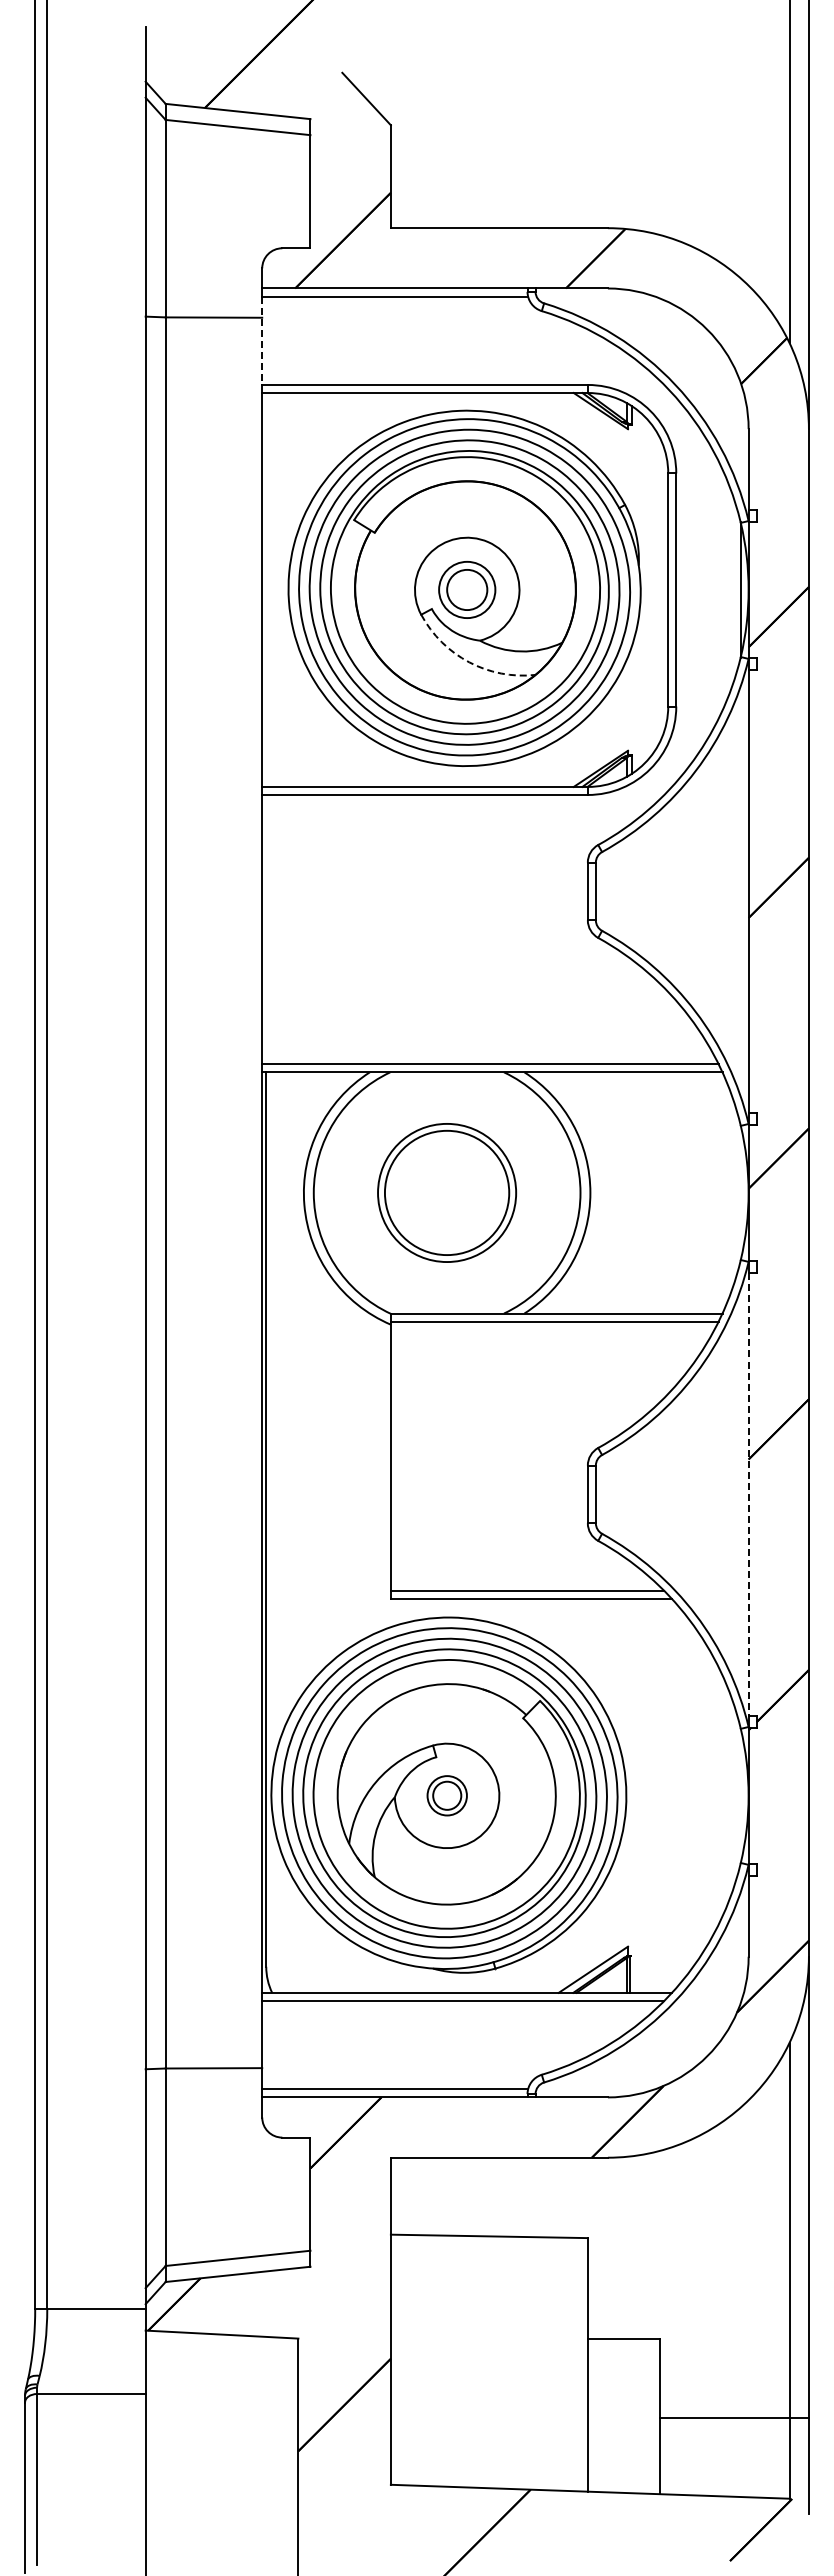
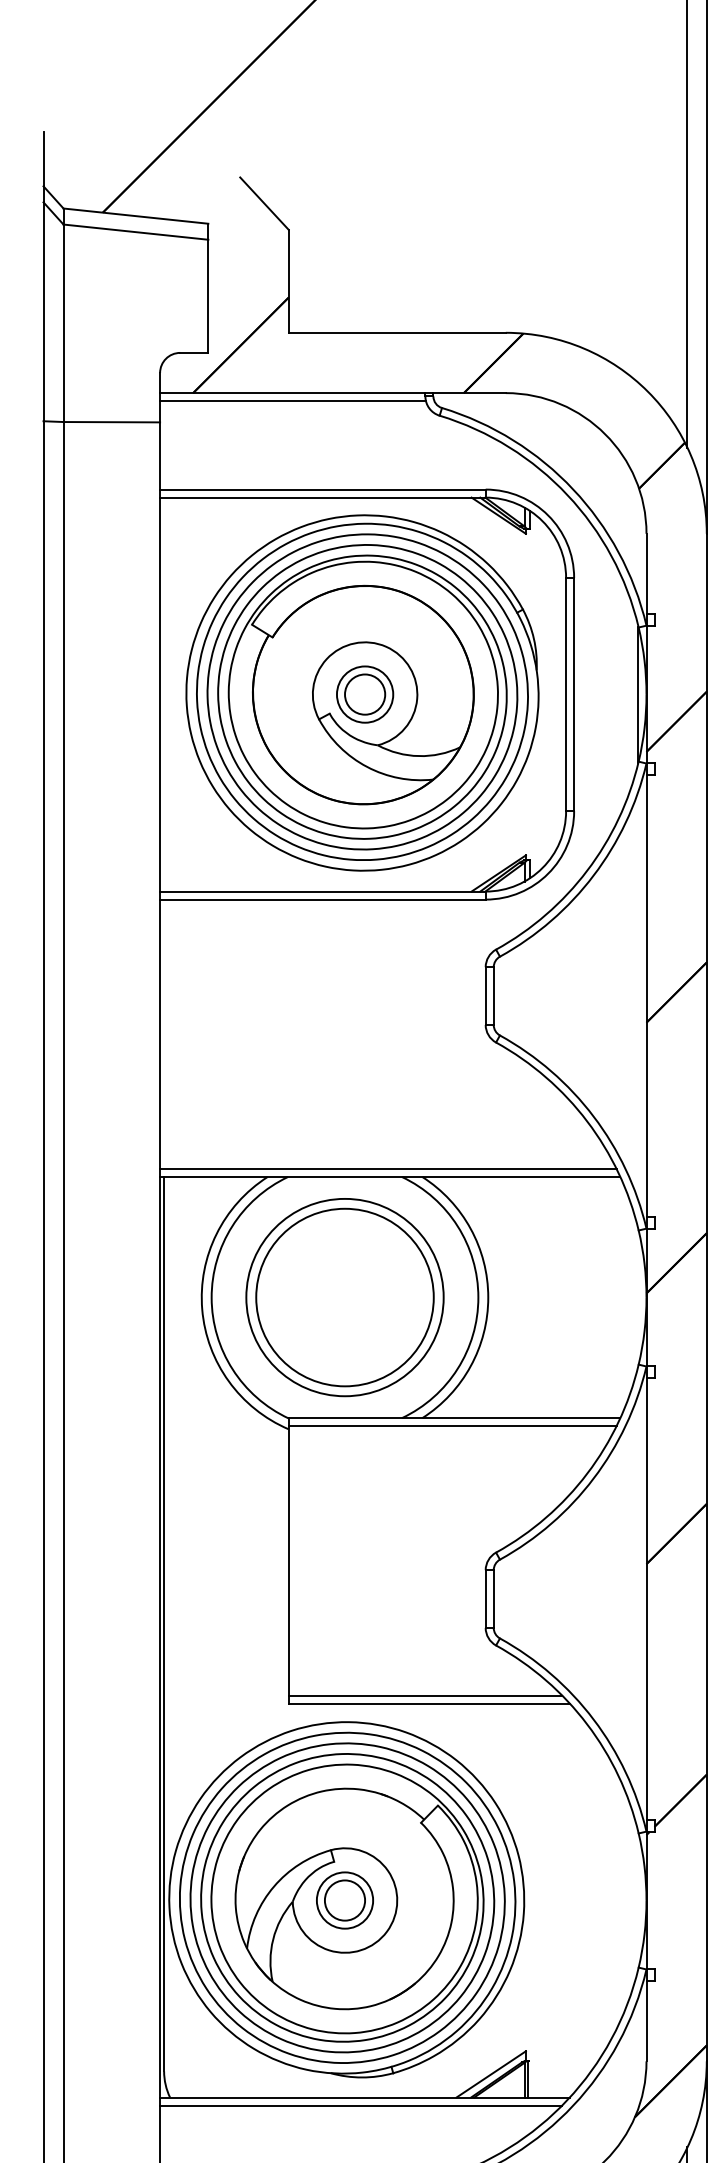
line: (262, 341) -> (160, 446), dashed -> solid
arc: (469, 662) -> (367, 767), dashed -> solid
part: (446, 1192) -> (344, 1297), size x1.43
line: (748, 1494) -> (646, 1599), dashed -> solid
part: (447, 1795) -> (345, 1900), size x1.43

